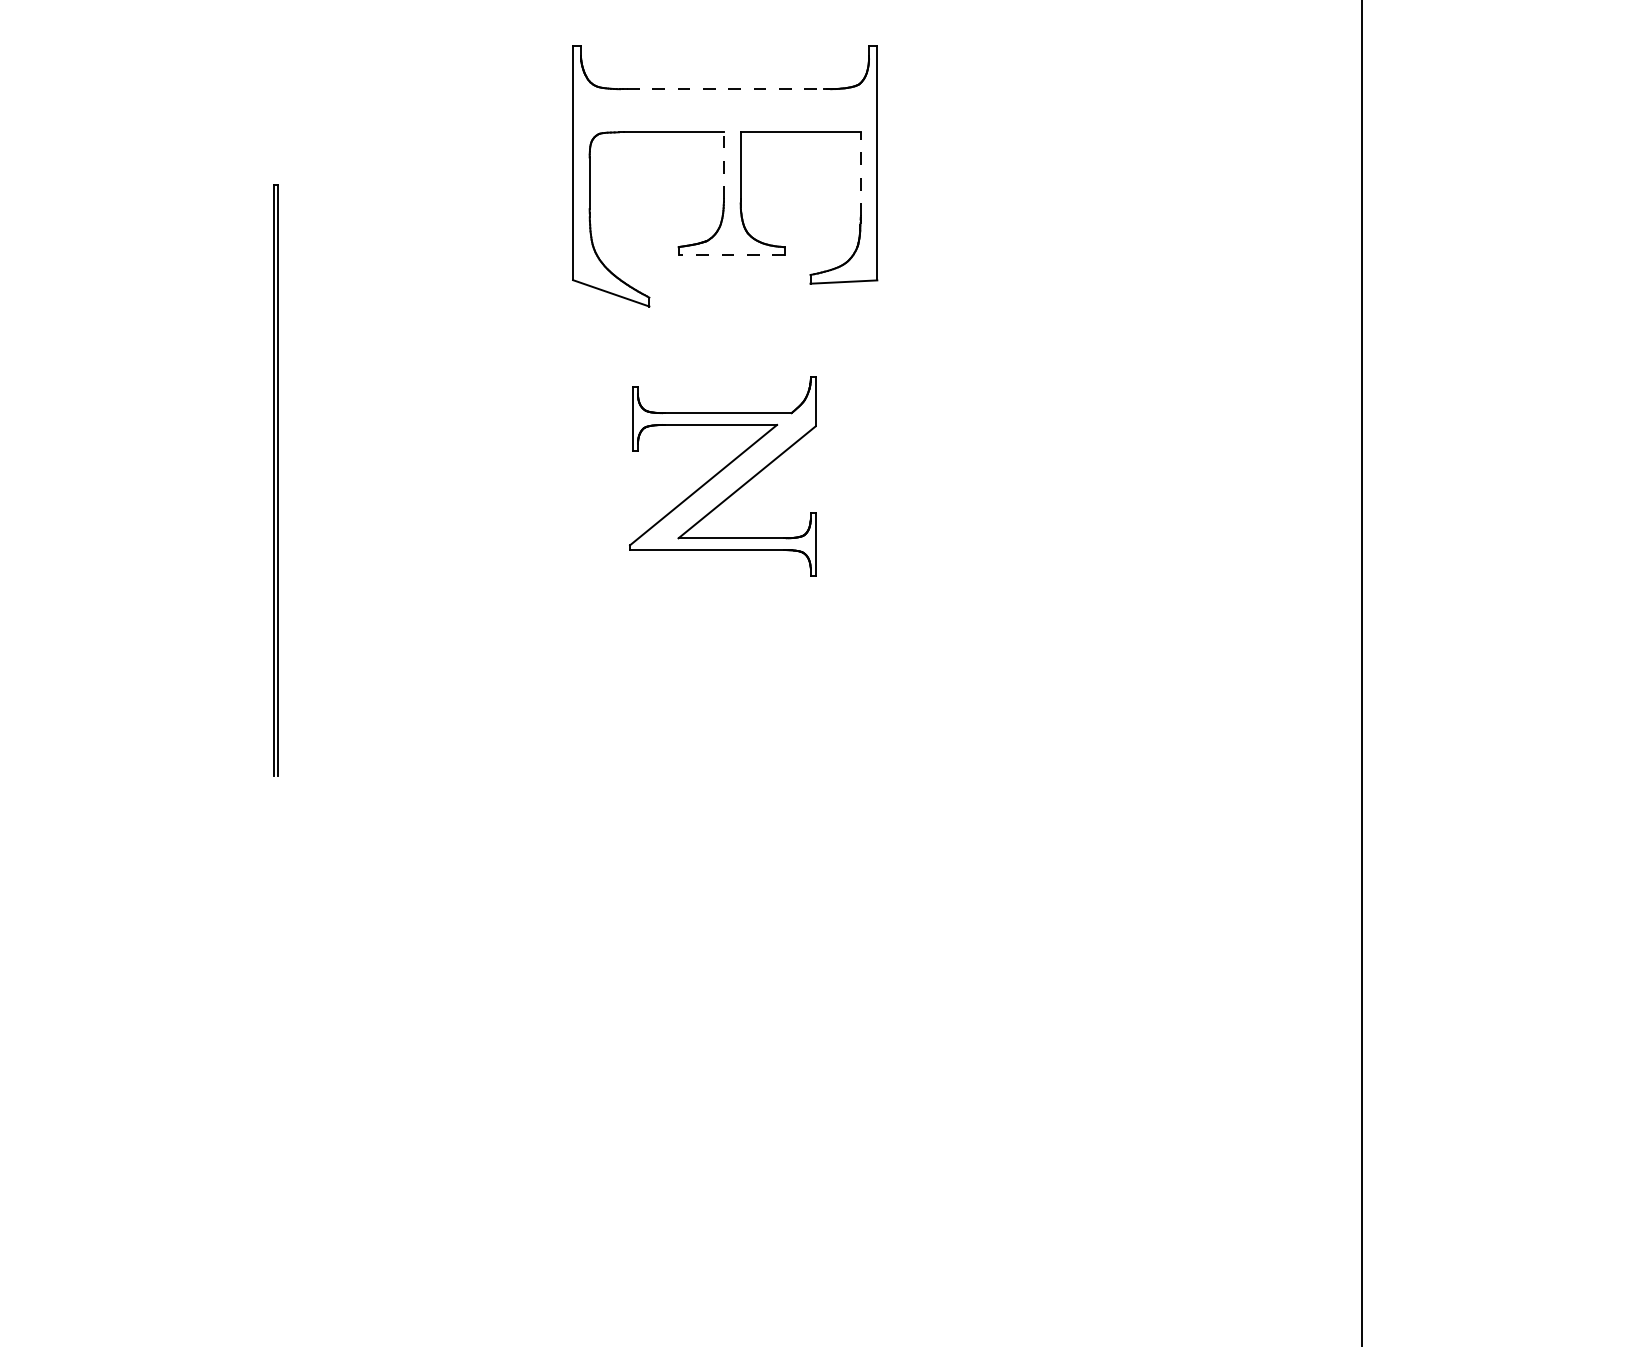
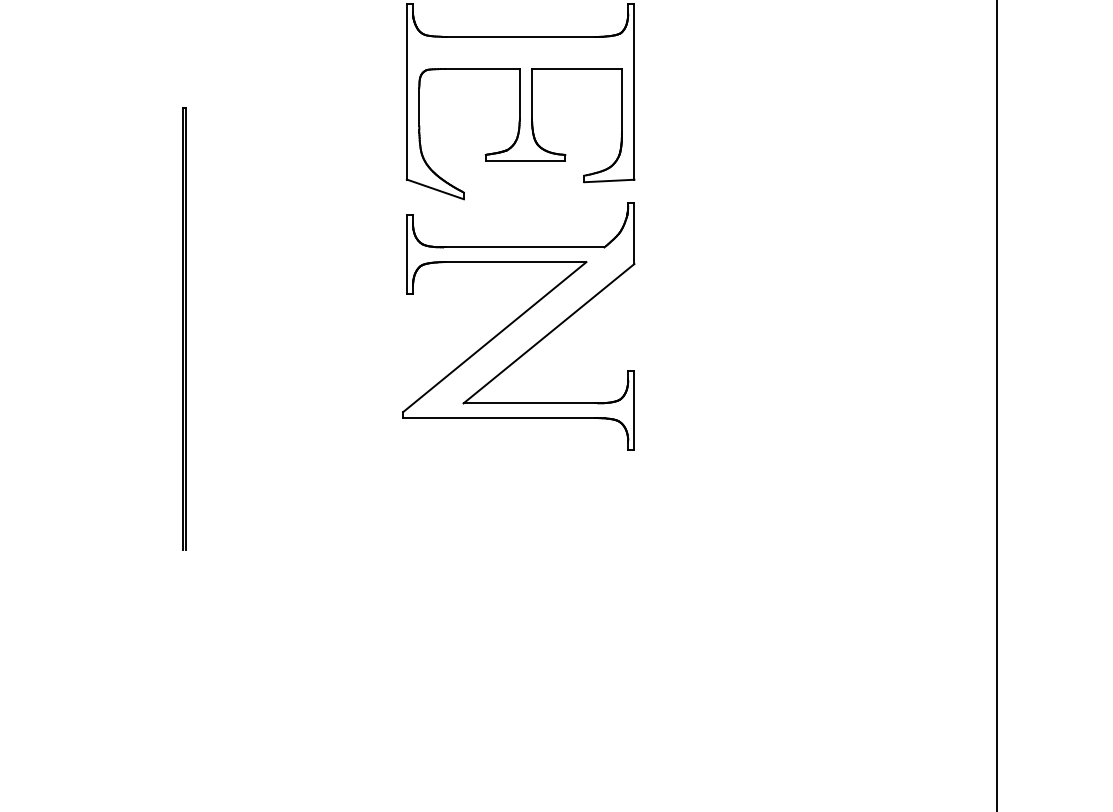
line: (725, 89) -> (520, 37), dashed -> solid
line: (723, 165) -> (519, 93), dashed -> solid
line: (860, 174) -> (621, 100), dashed -> solid
line: (731, 255) -> (525, 161), dashed -> solid
part: (722, 476) -> (518, 326), size x1.67

